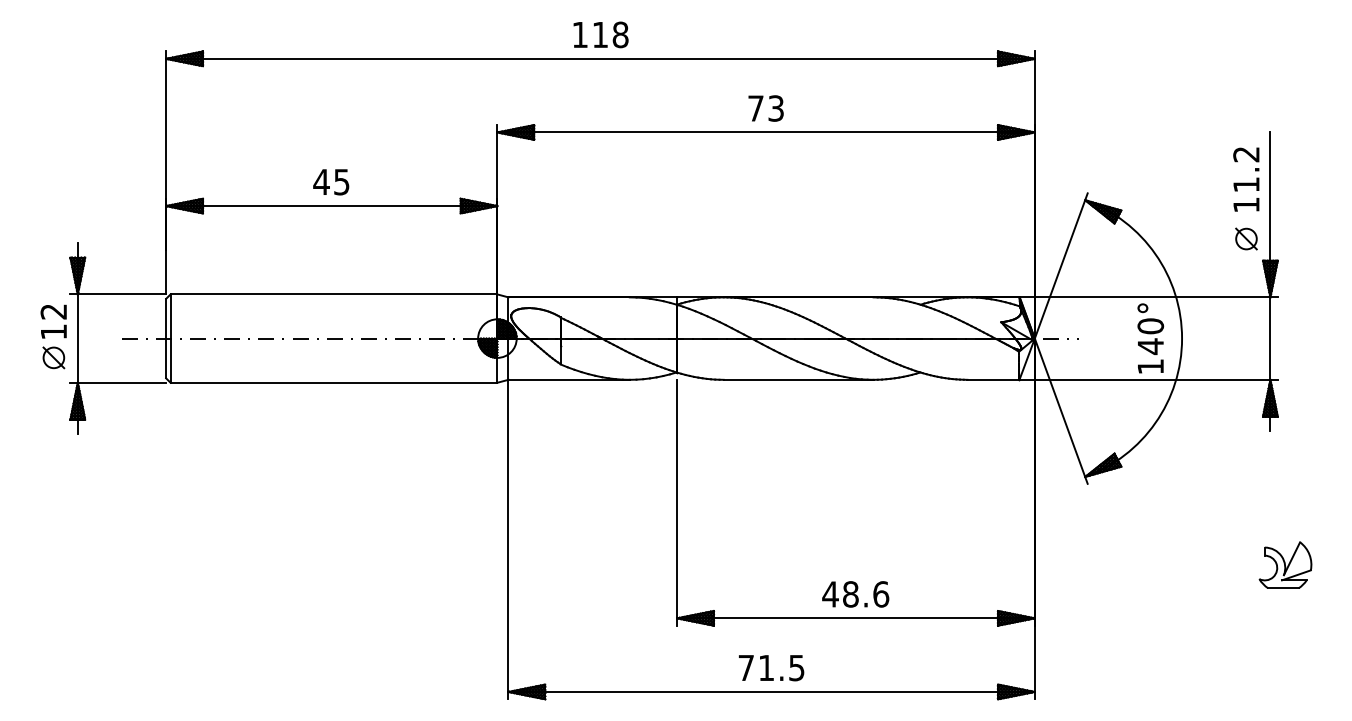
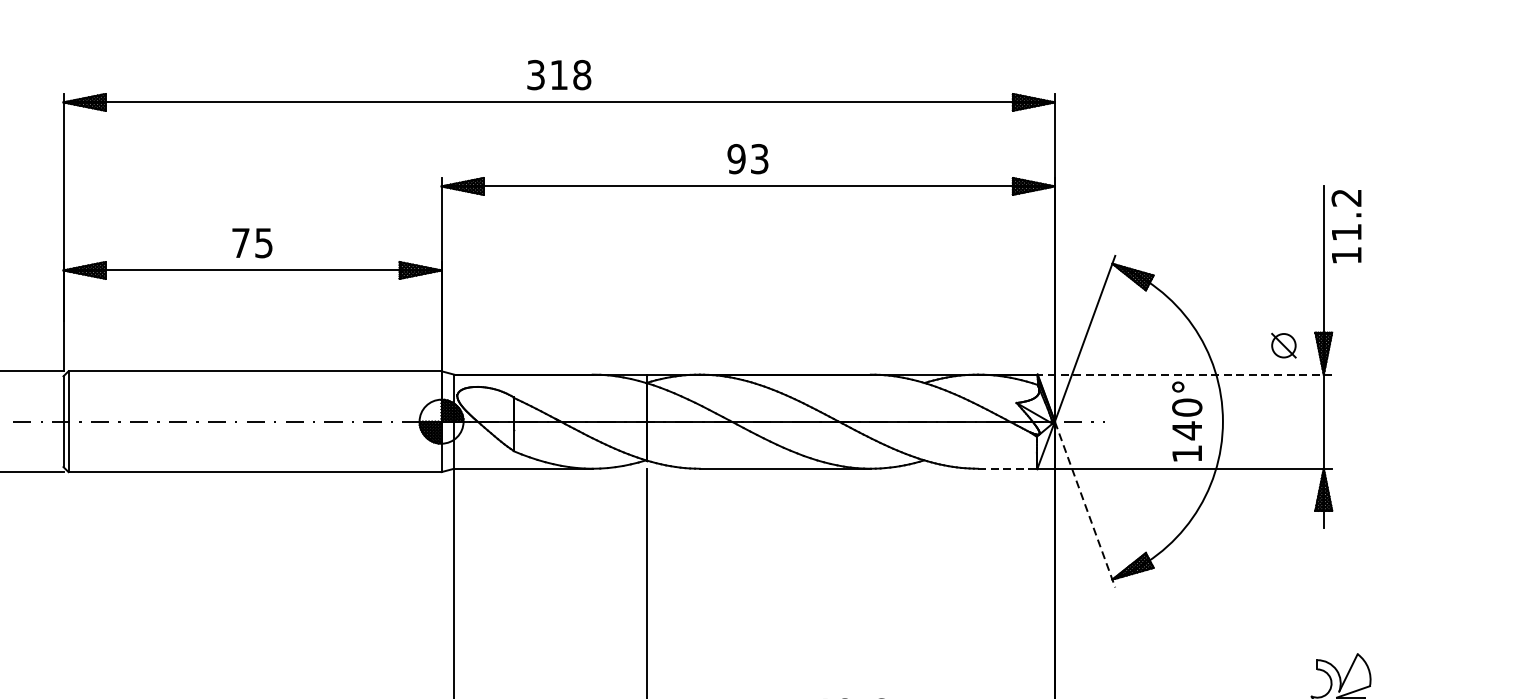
text: (579, 34) -> (535, 74), 118 -> 318
text: (755, 108) -> (736, 159), 73 -> 93
text: (1246, 179) -> (1346, 226), moved
text: (321, 181) -> (240, 242), 45 -> 75
part: (1246, 238) -> (1283, 345), moved
line: (1148, 297) -> (1184, 374), solid -> dashed
line: (993, 379) -> (1007, 468), solid -> dashed
line: (1061, 411) -> (1085, 504), solid -> dashed

